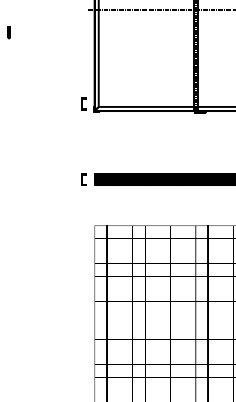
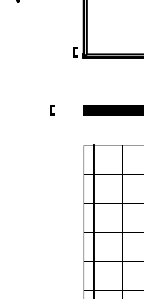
part: (83, 179) -> (52, 109), moved

